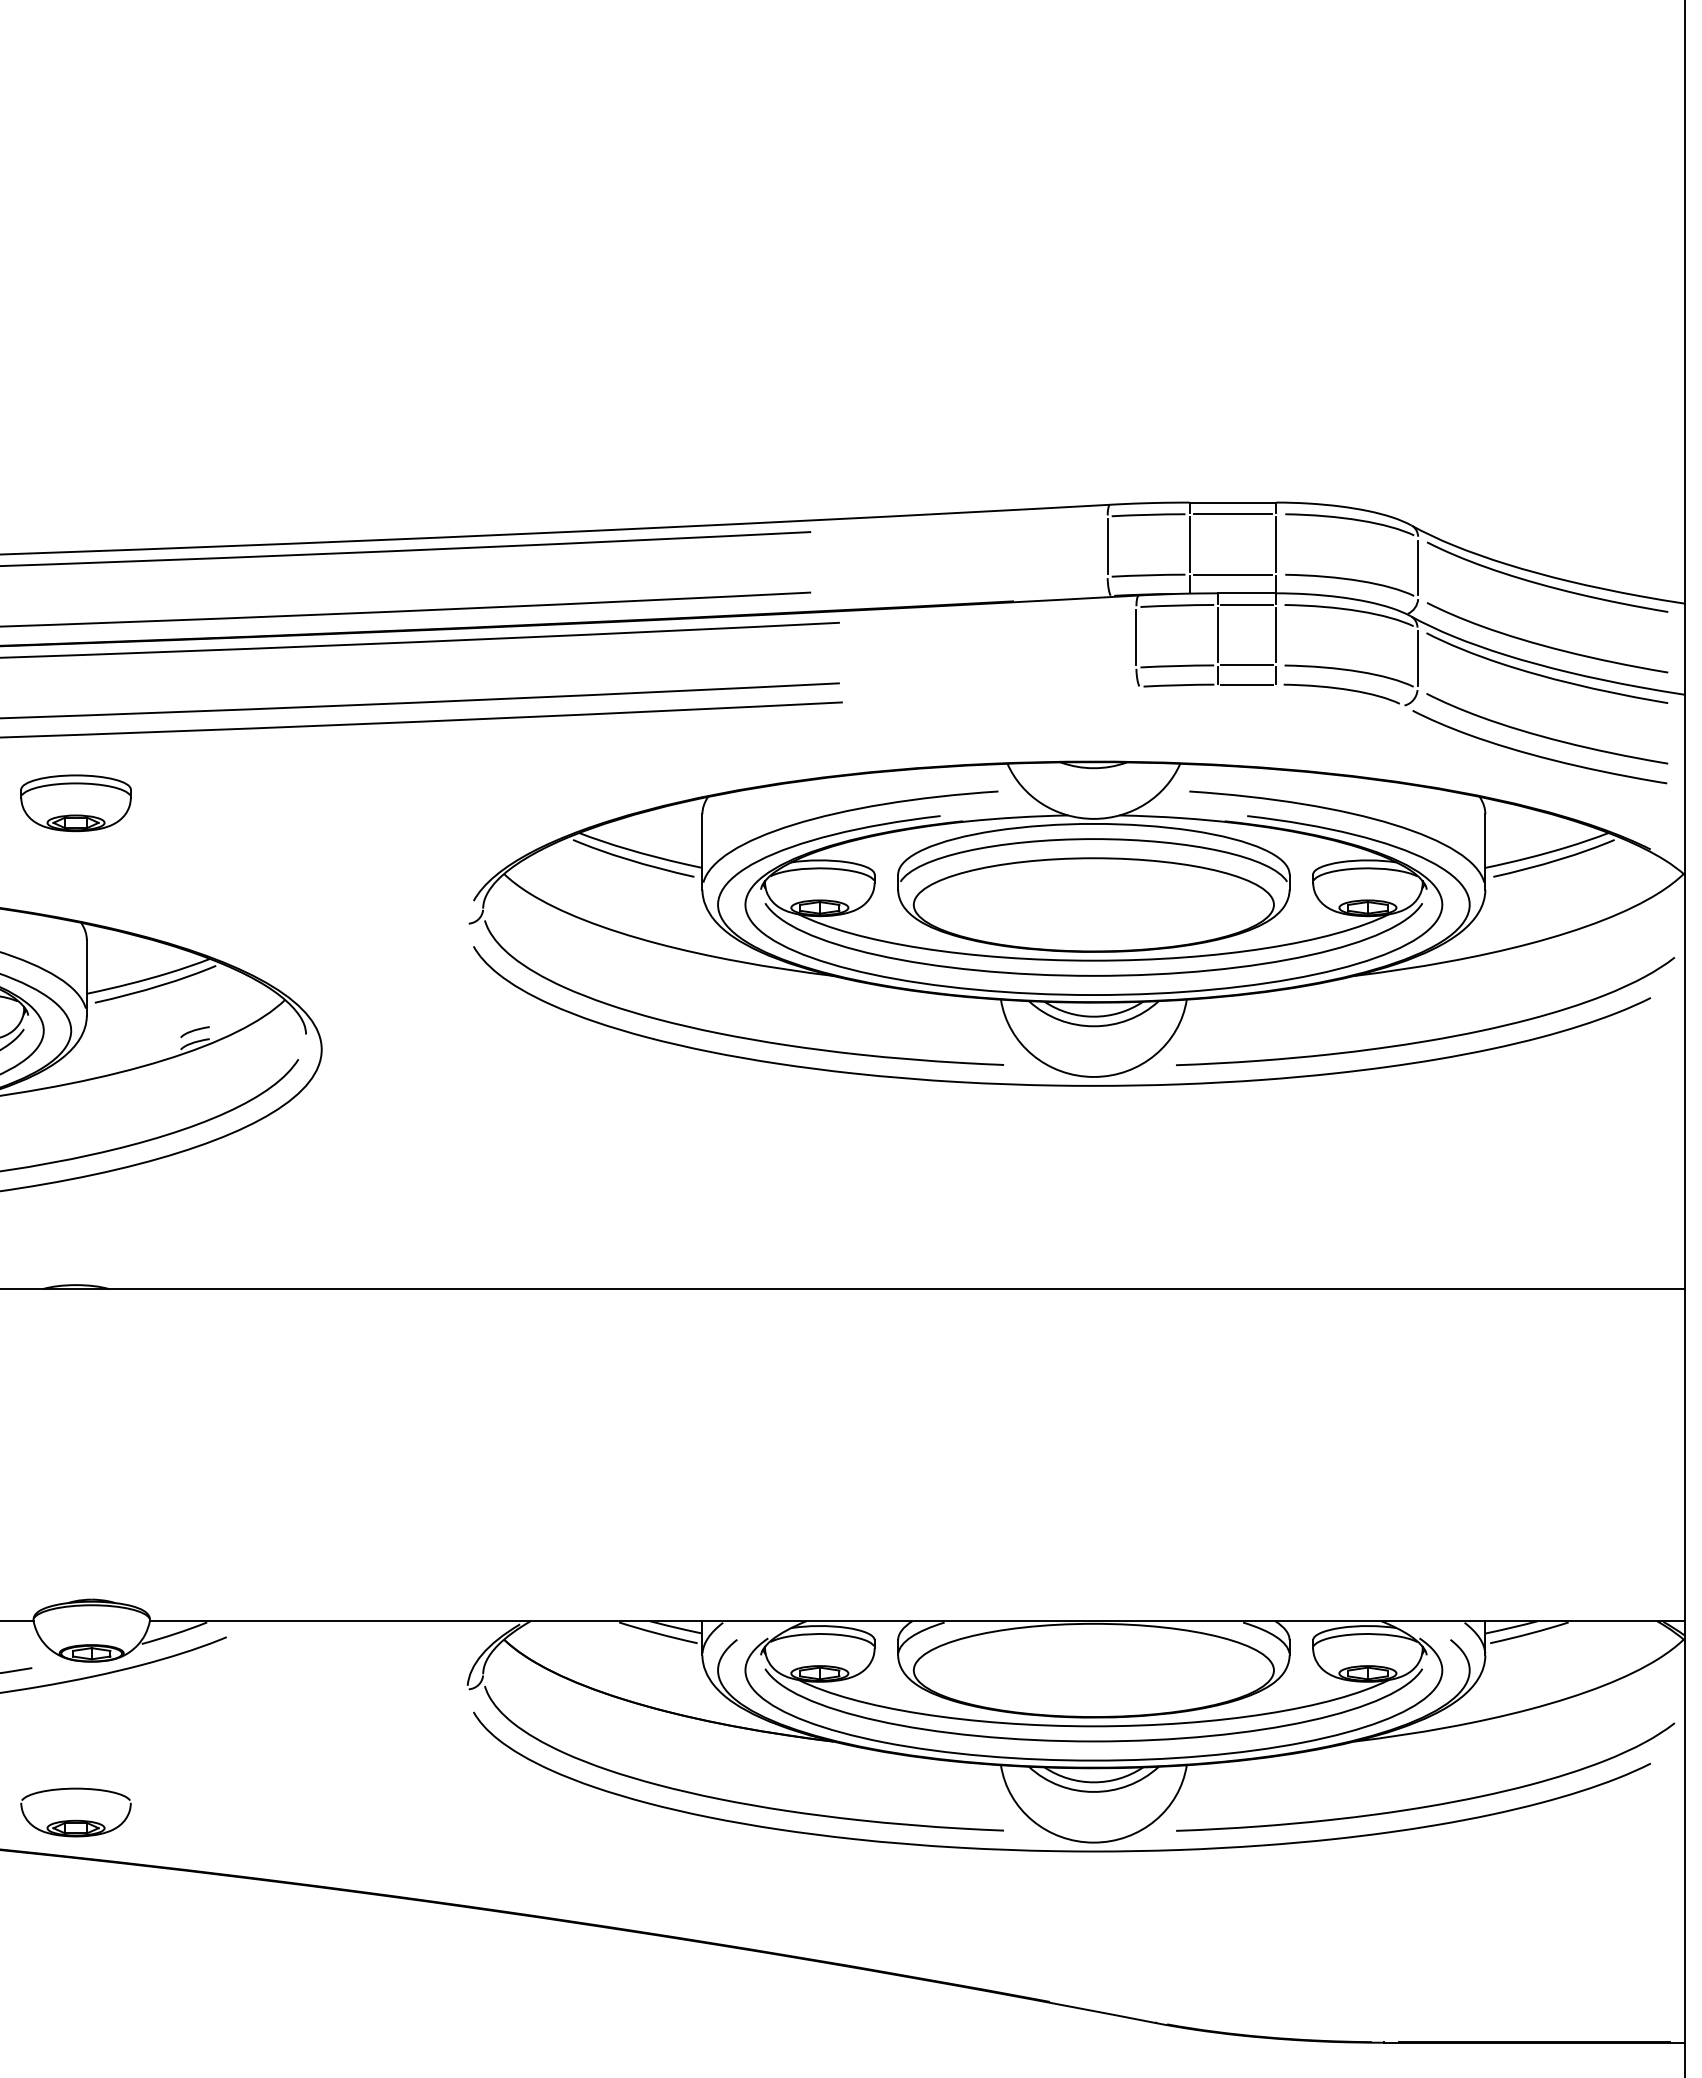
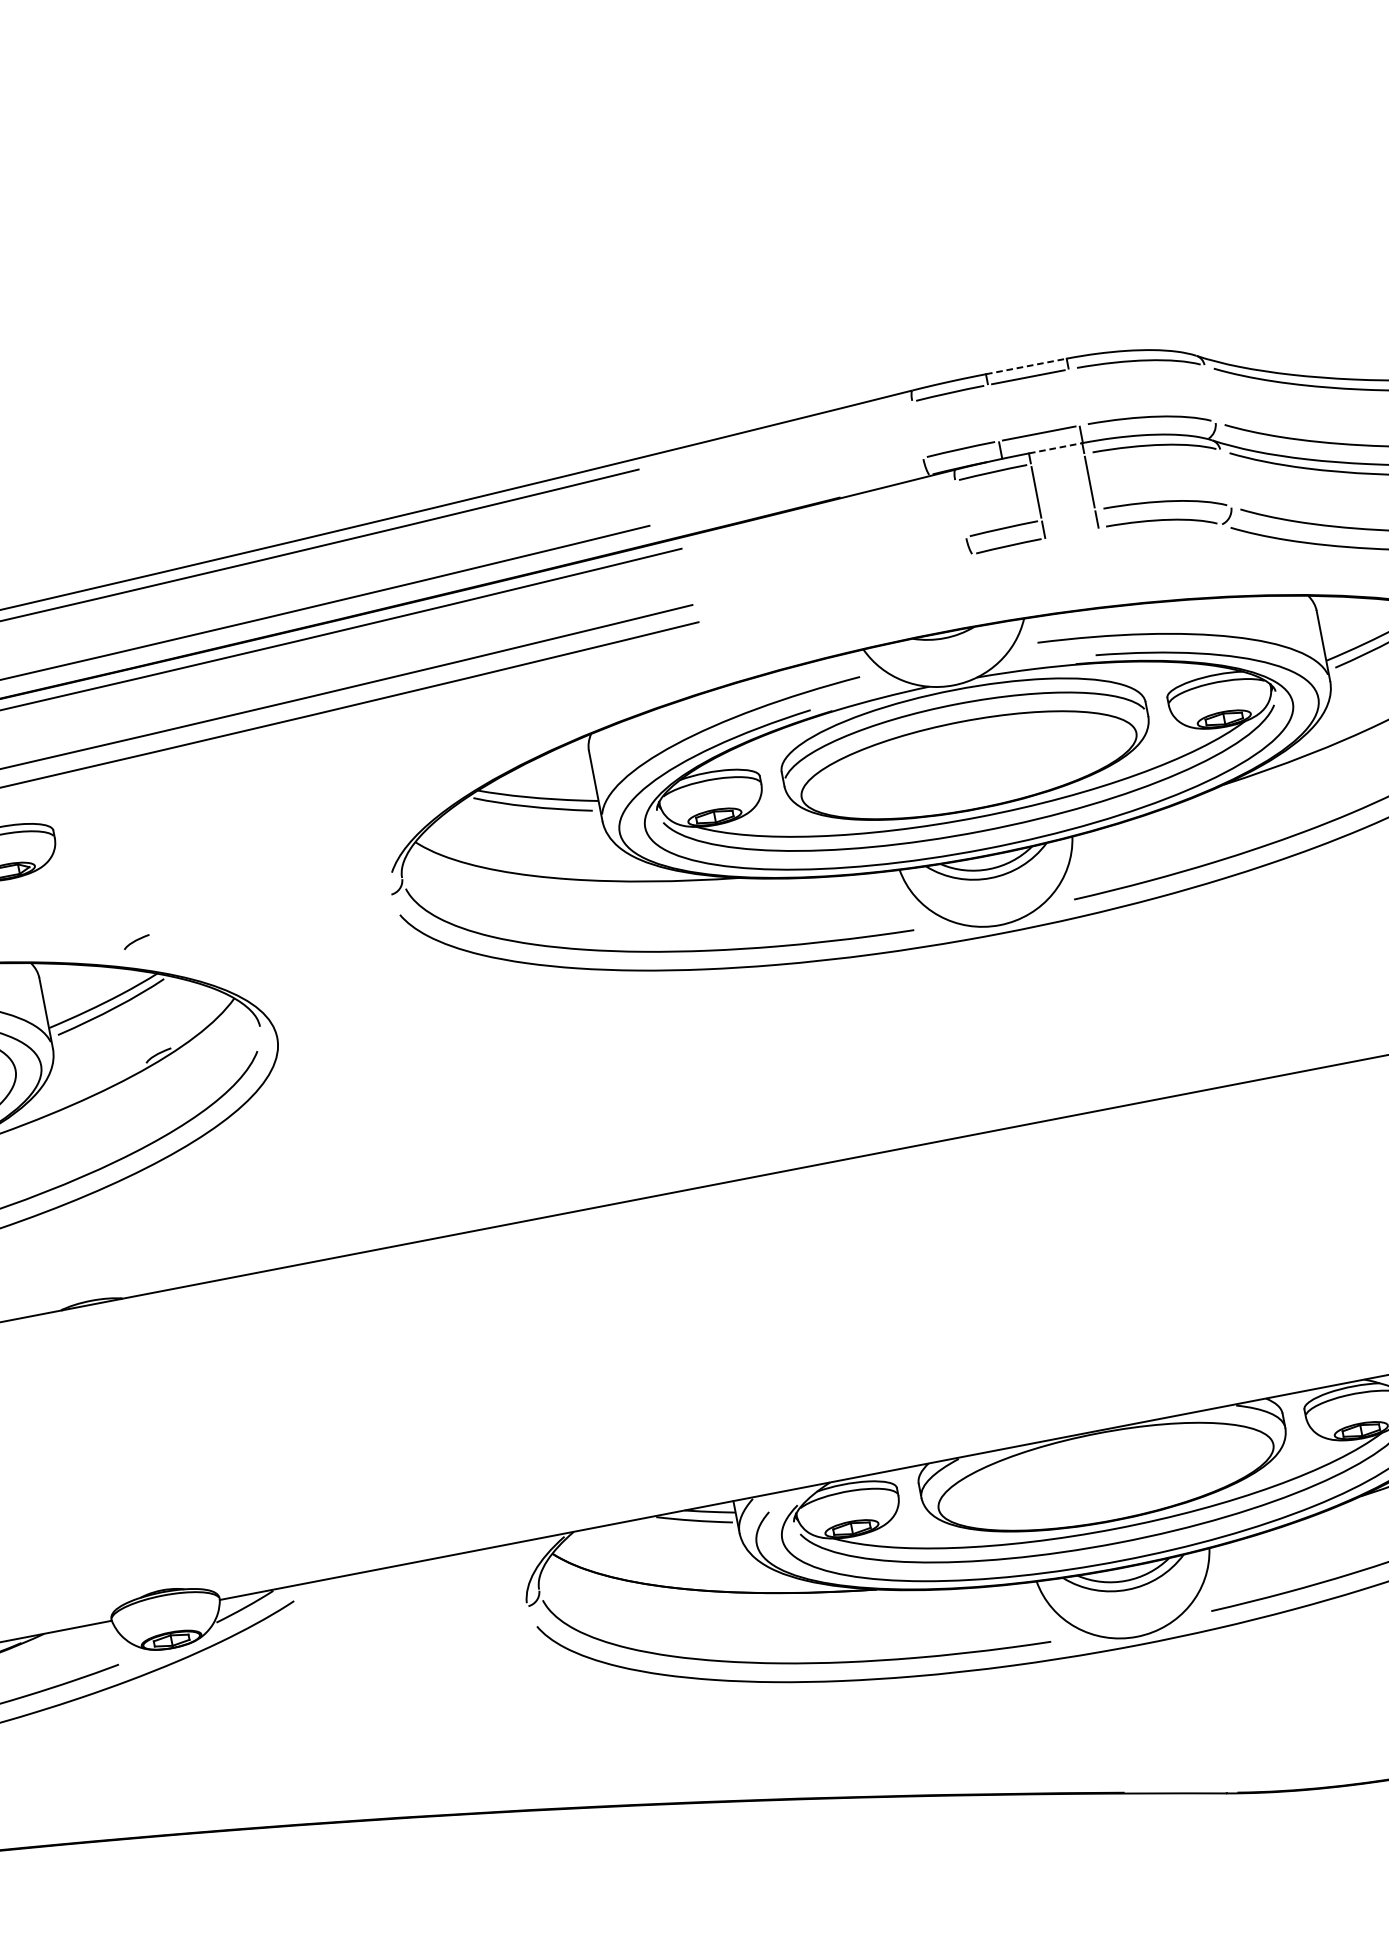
line: (1233, 502) -> (1026, 366), solid -> dashed
line: (1189, 544) -> (993, 413), removed
line: (1276, 544) -> (1074, 397), removed
line: (1107, 546) -> (917, 429), removed
line: (1418, 567) -> (1210, 393), removed
line: (1246, 593) -> (1055, 448), solid -> dashed
line: (1246, 605) -> (1057, 459), removed
line: (1136, 637) -> (960, 509), removed
line: (1417, 658) -> (1225, 478), removed
line: (1246, 665) -> (1068, 515), removed
line: (1246, 684) -> (1071, 533), removed
curve: (194, 1031) -> (136, 941), moved
part: (75, 1819) -> (186, 1797), removed

